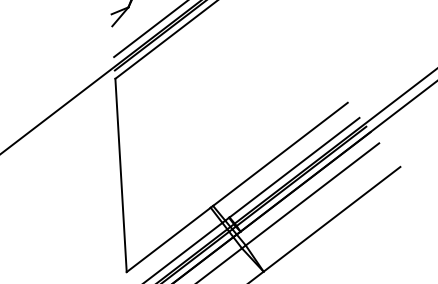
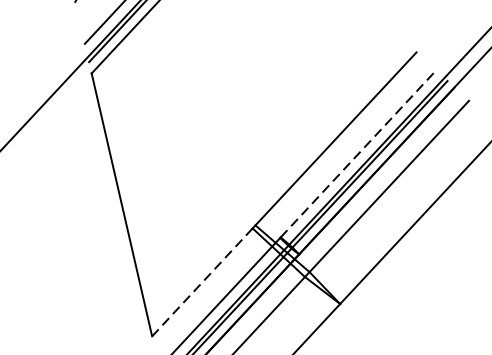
line: (294, 167) -> (358, 153), solid -> dashed
line: (168, 239) -> (201, 281), solid -> dashed

